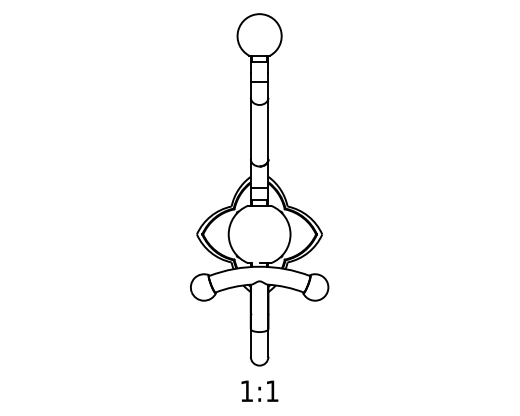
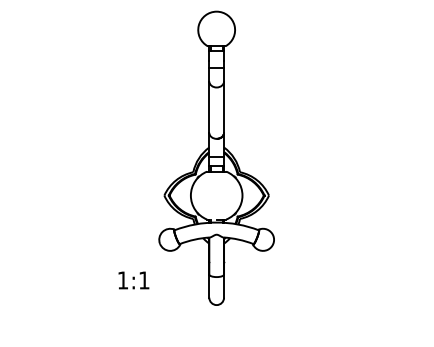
text: (259, 391) -> (133, 280), moved

